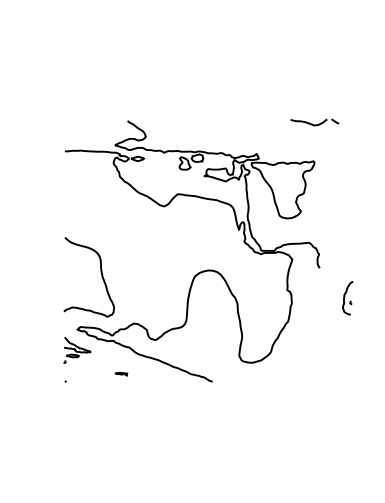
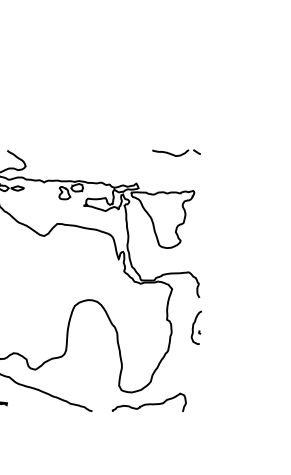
part: (314, 122) -> (176, 153), moved
part: (347, 298) -> (196, 328), moved
curve: (269, 373) -> (149, 403), added

